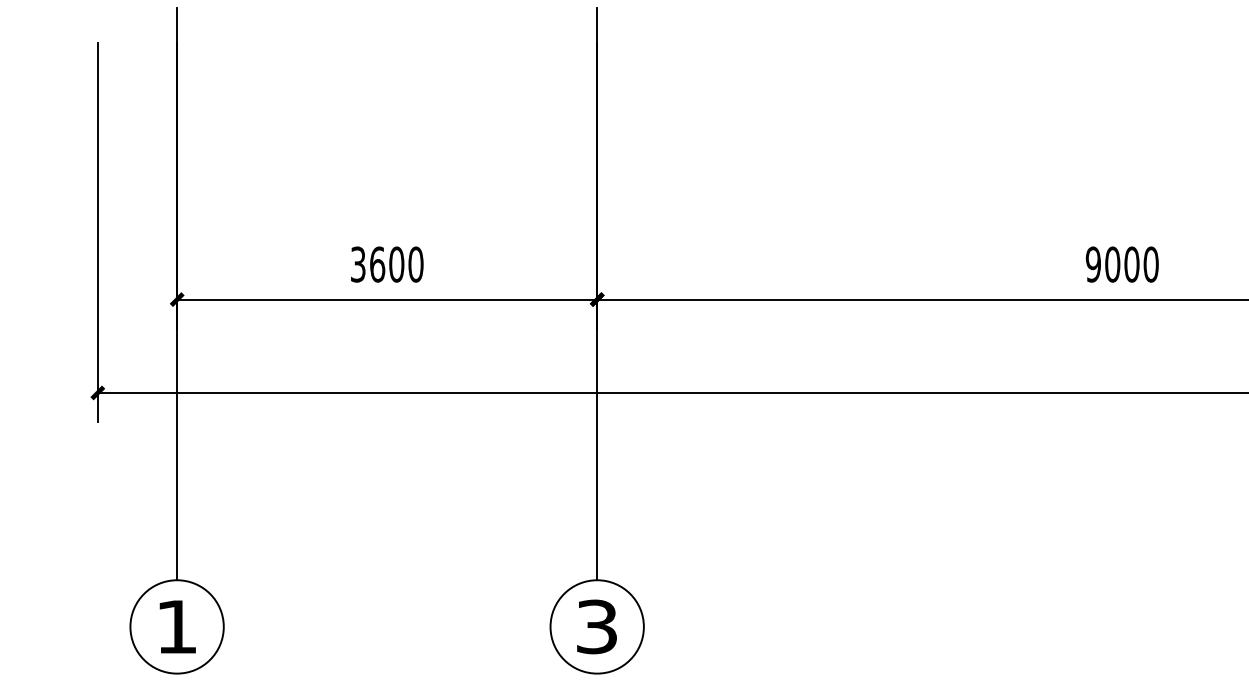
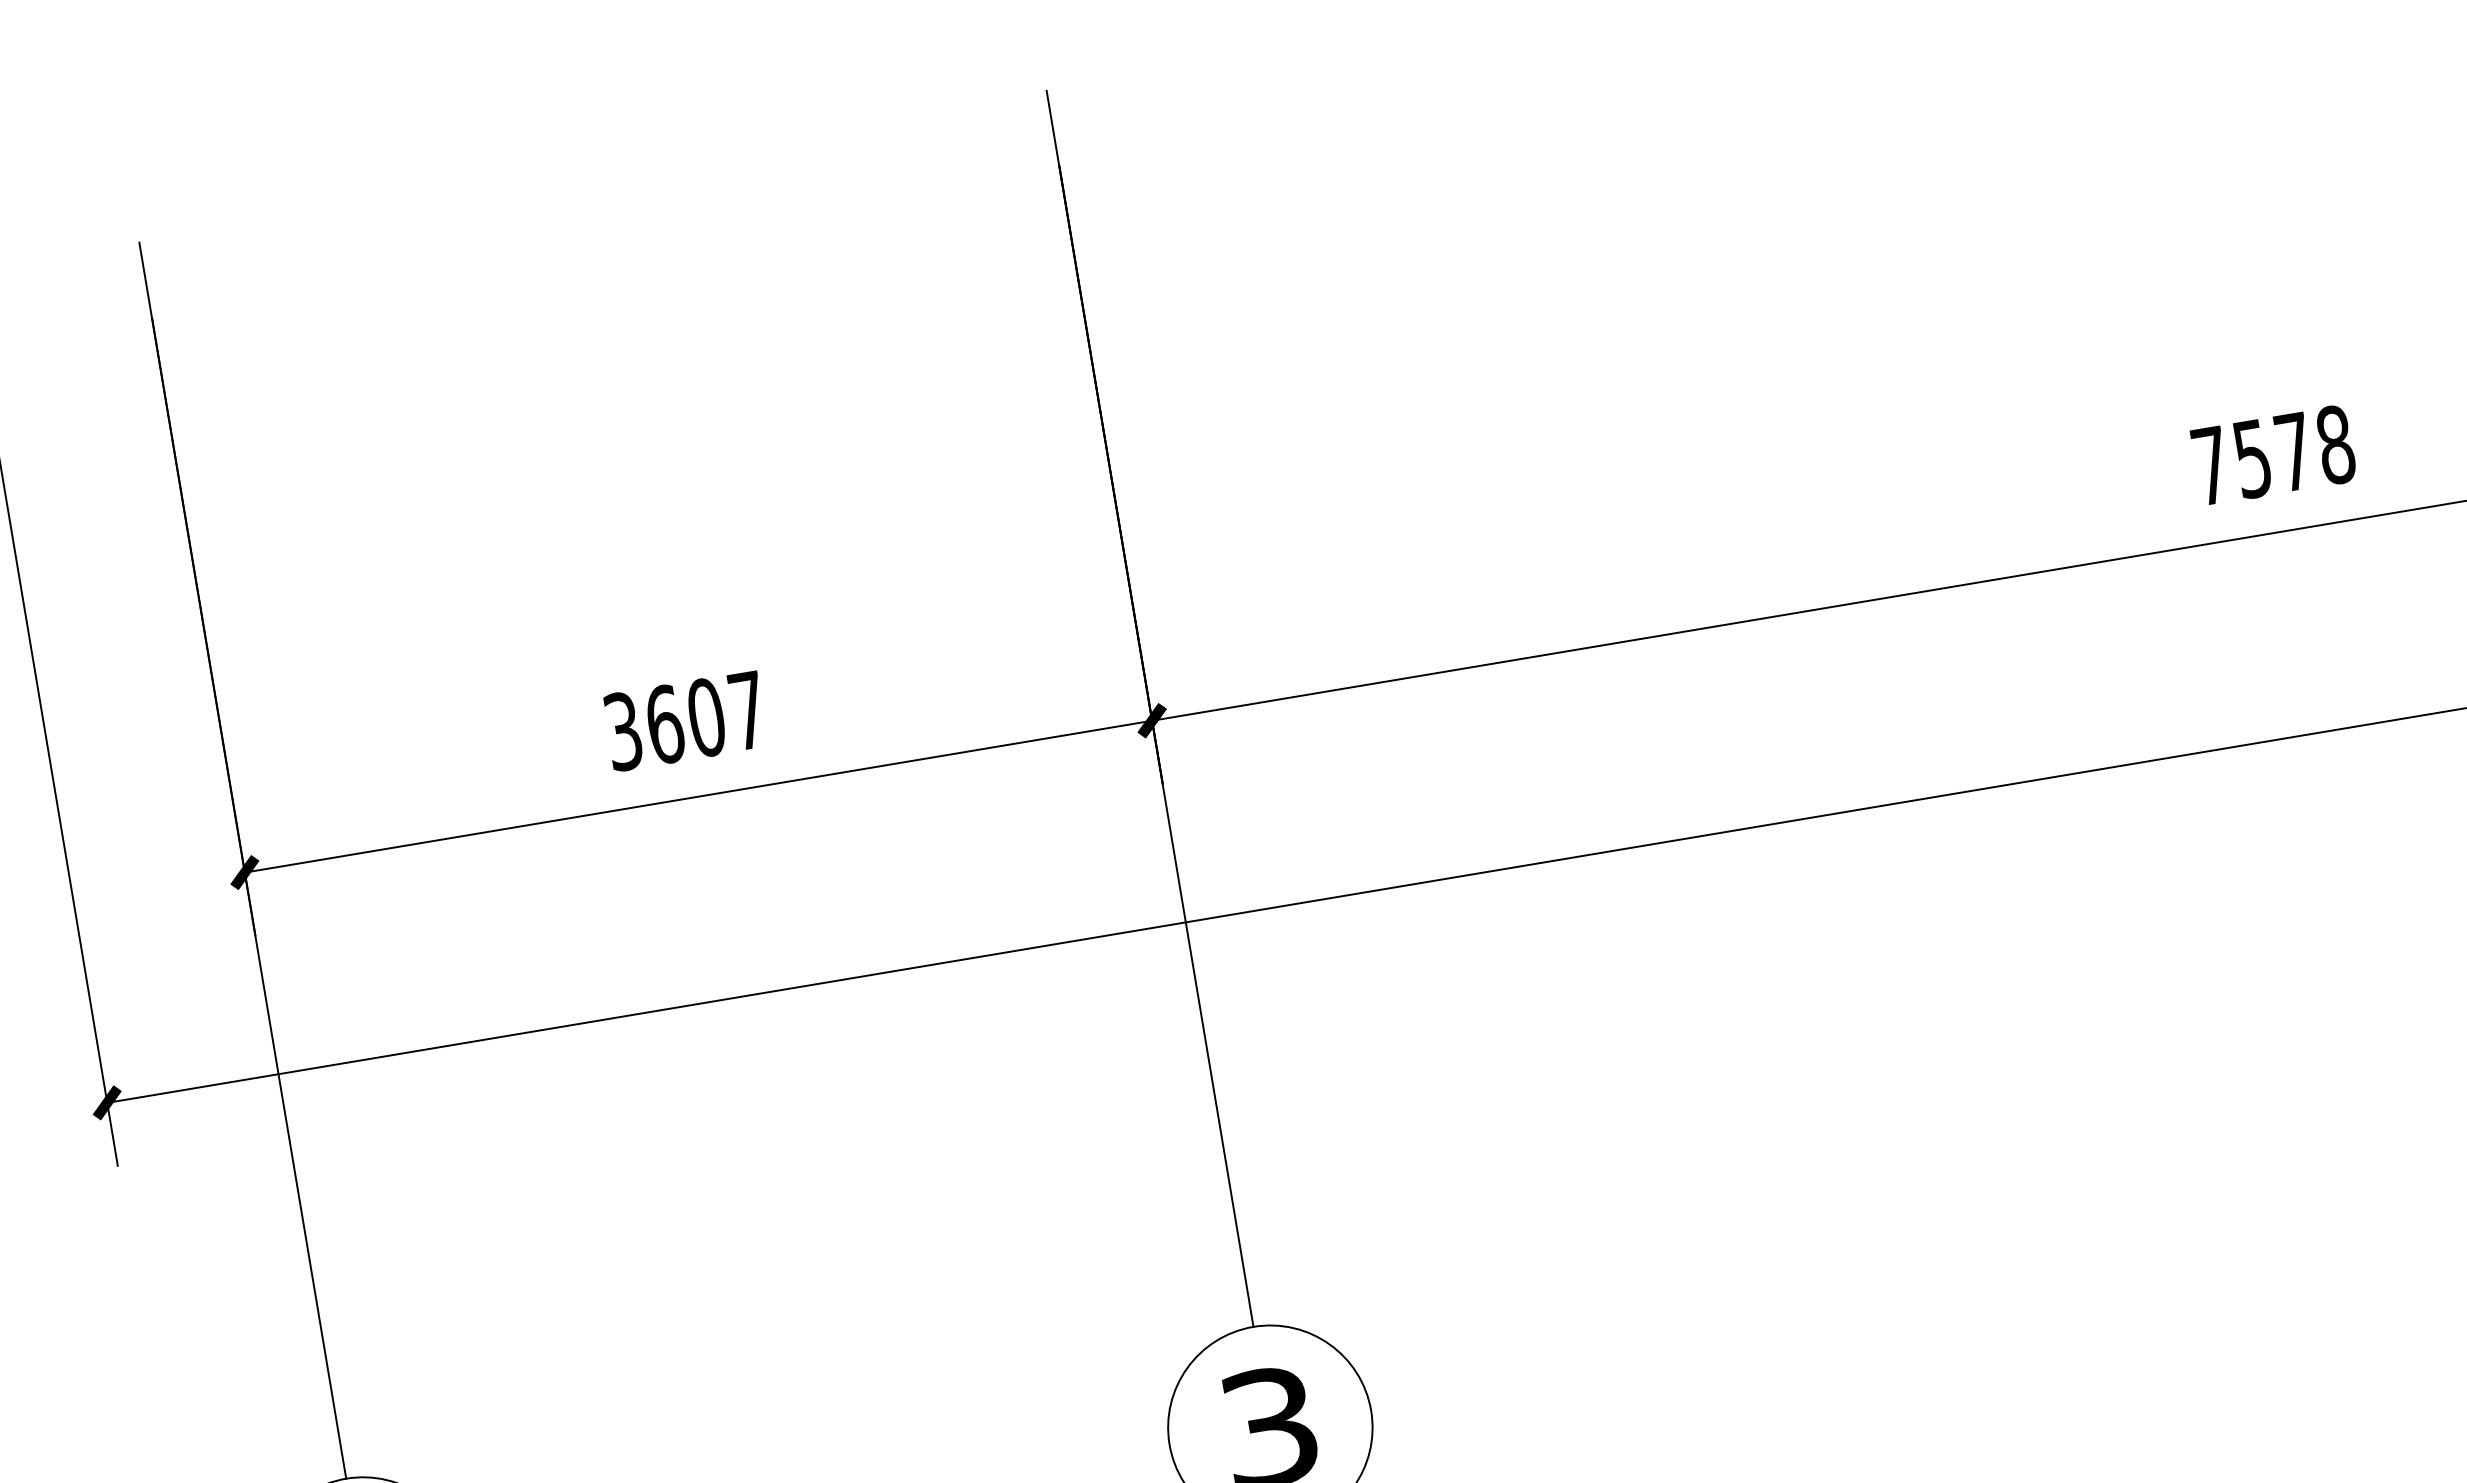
text: (415, 264) -> (746, 710), 3600 -> 3607
text: (1121, 264) -> (2271, 455), 9000 -> 7578

